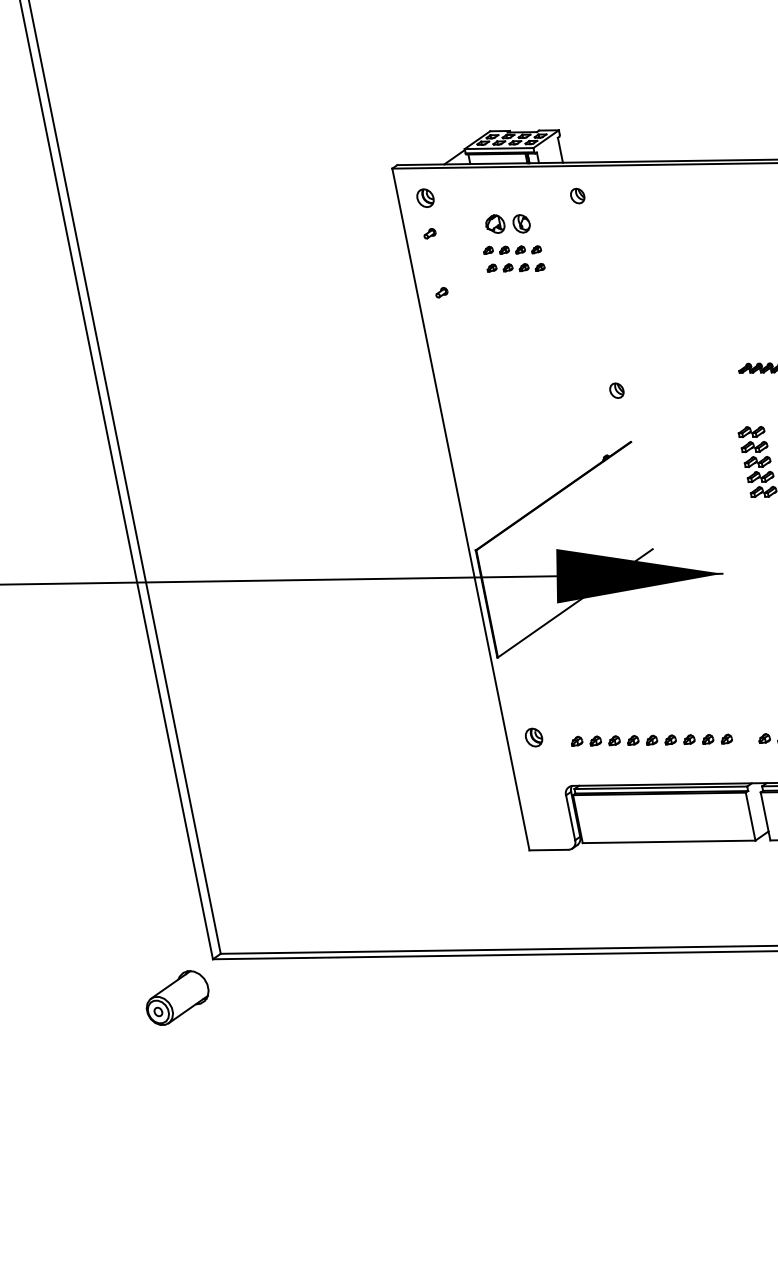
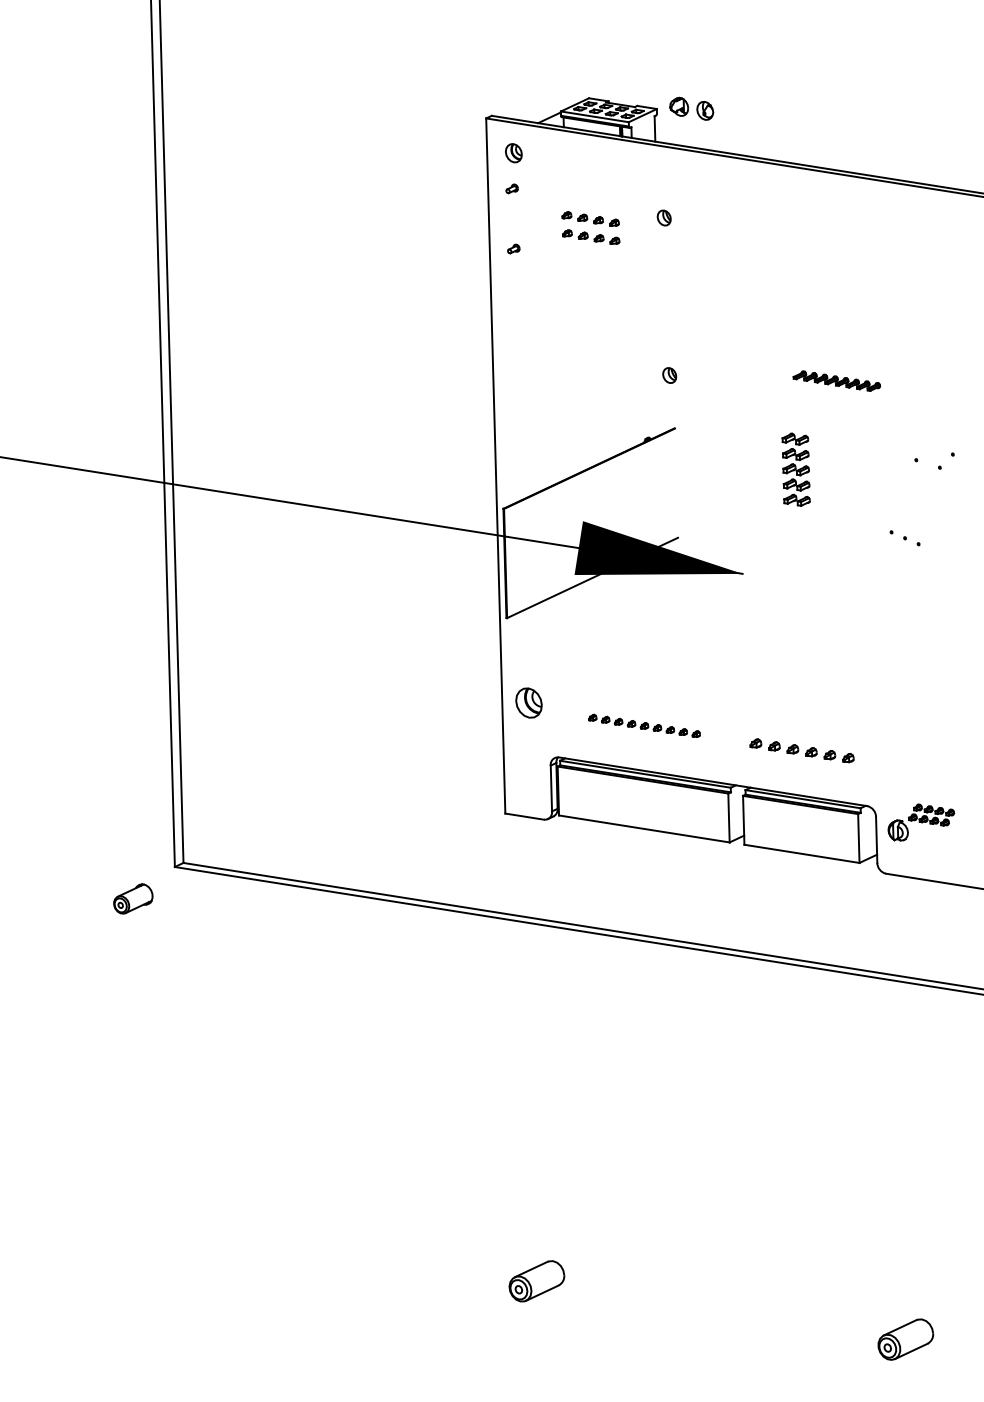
part: (576, 195) -> (663, 217), moved
part: (507, 223) -> (691, 108), moved
part: (533, 737) -> (528, 703), size x1.6
part: (651, 739) -> (644, 725), size x0.7
part: (177, 997) -> (133, 898), size x0.6

